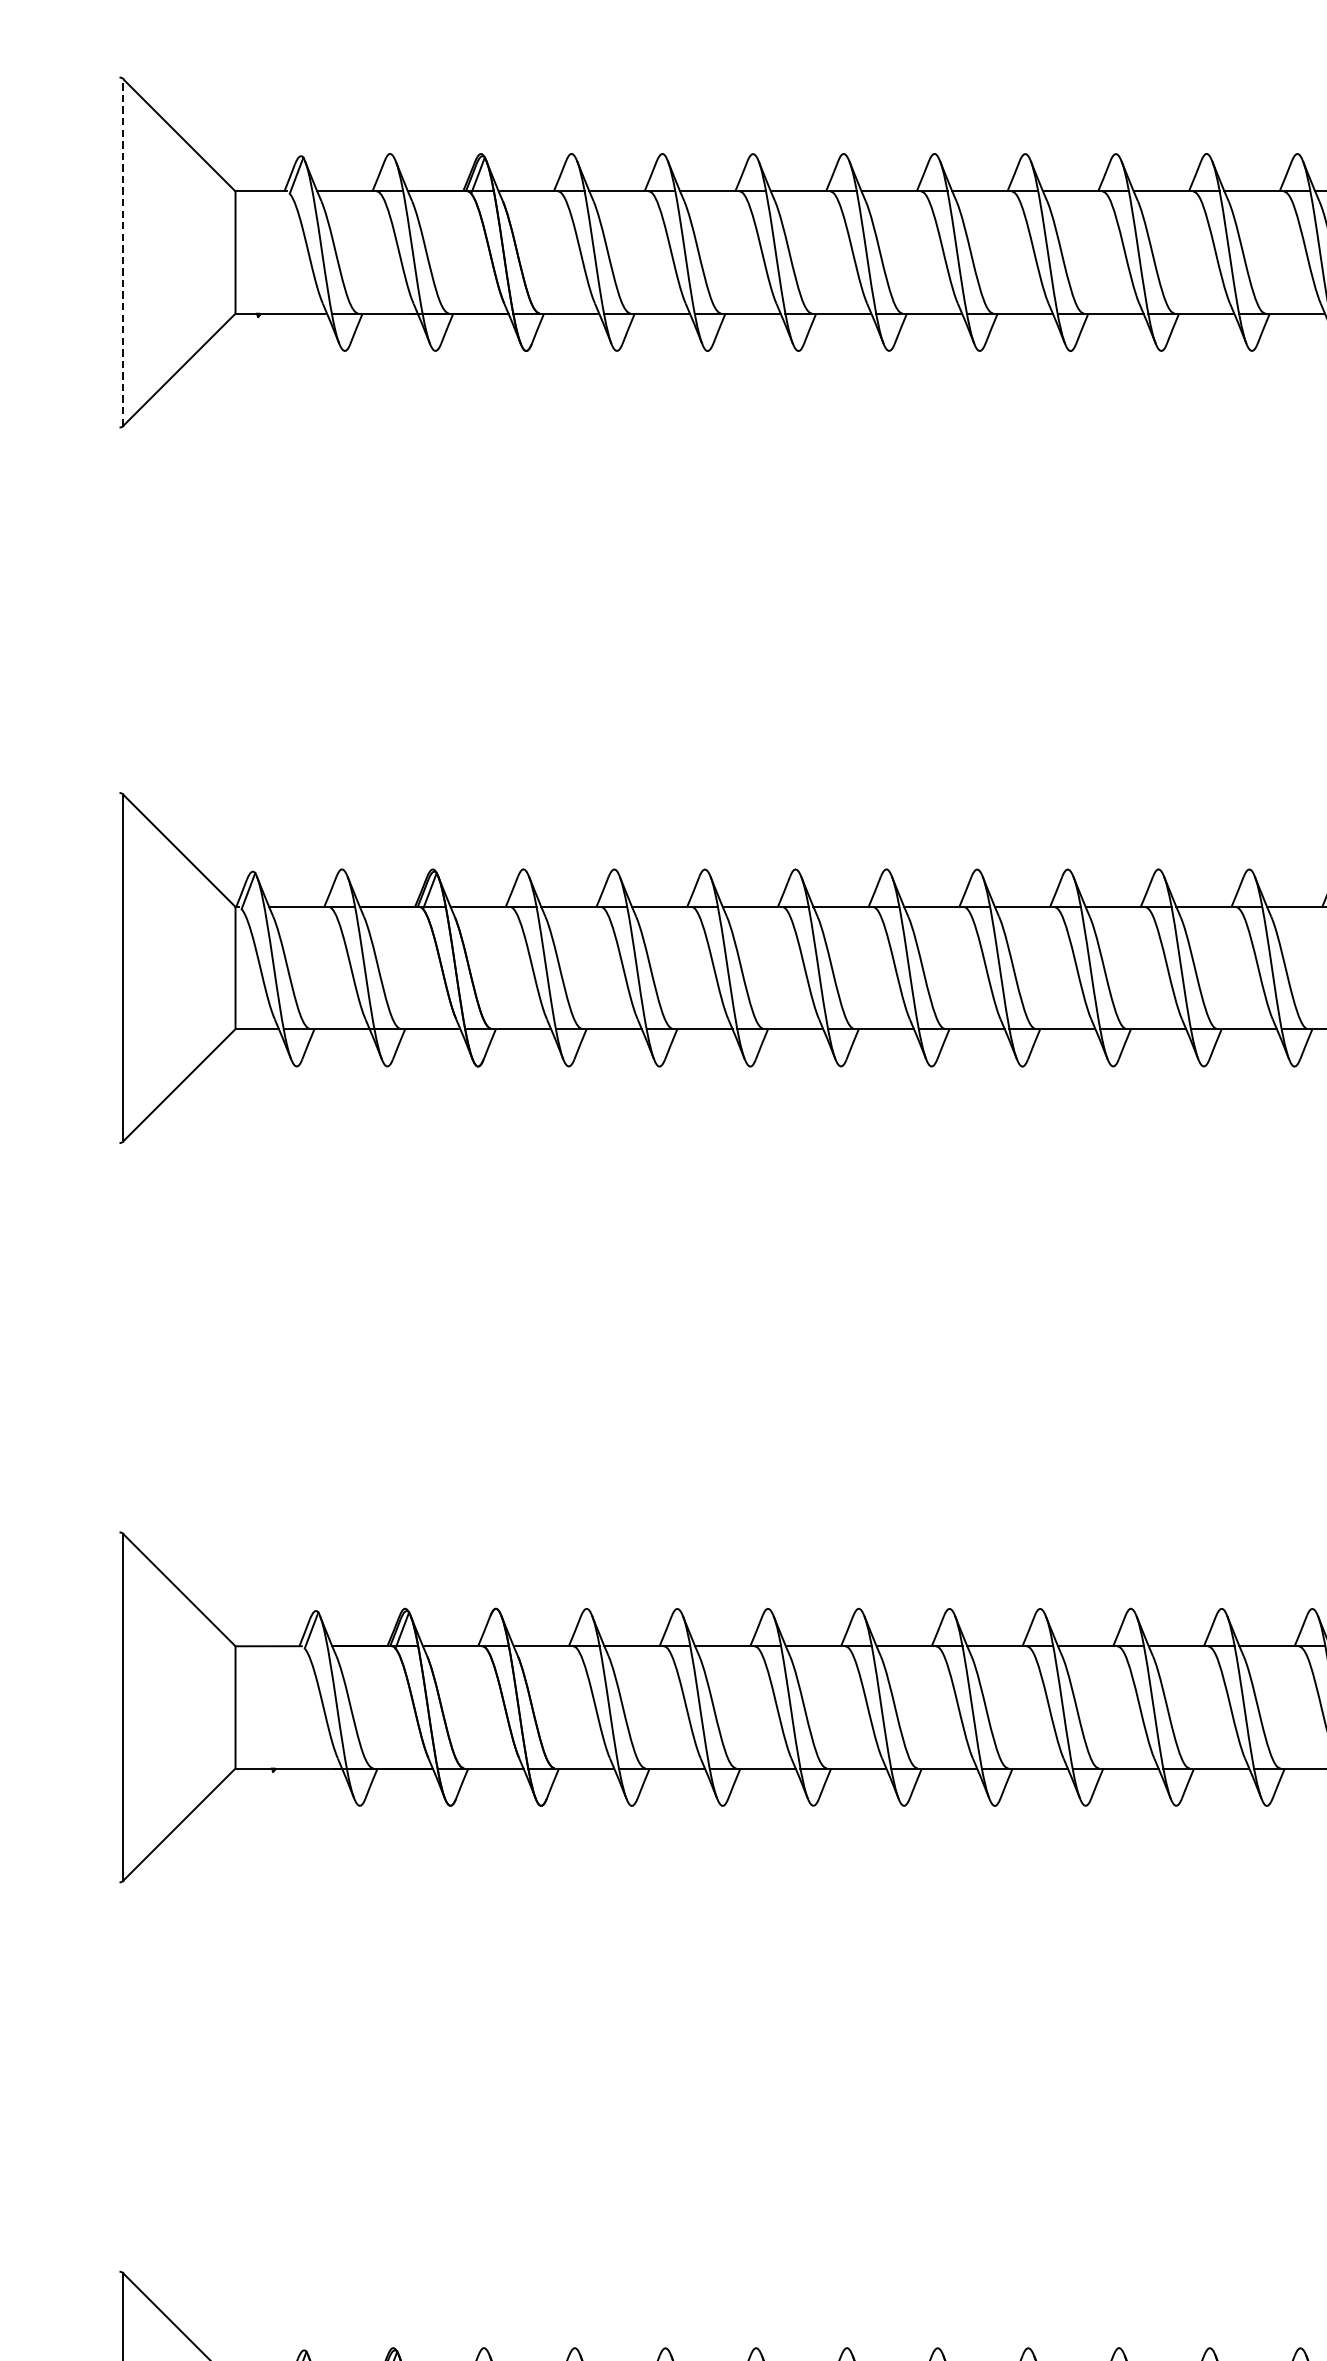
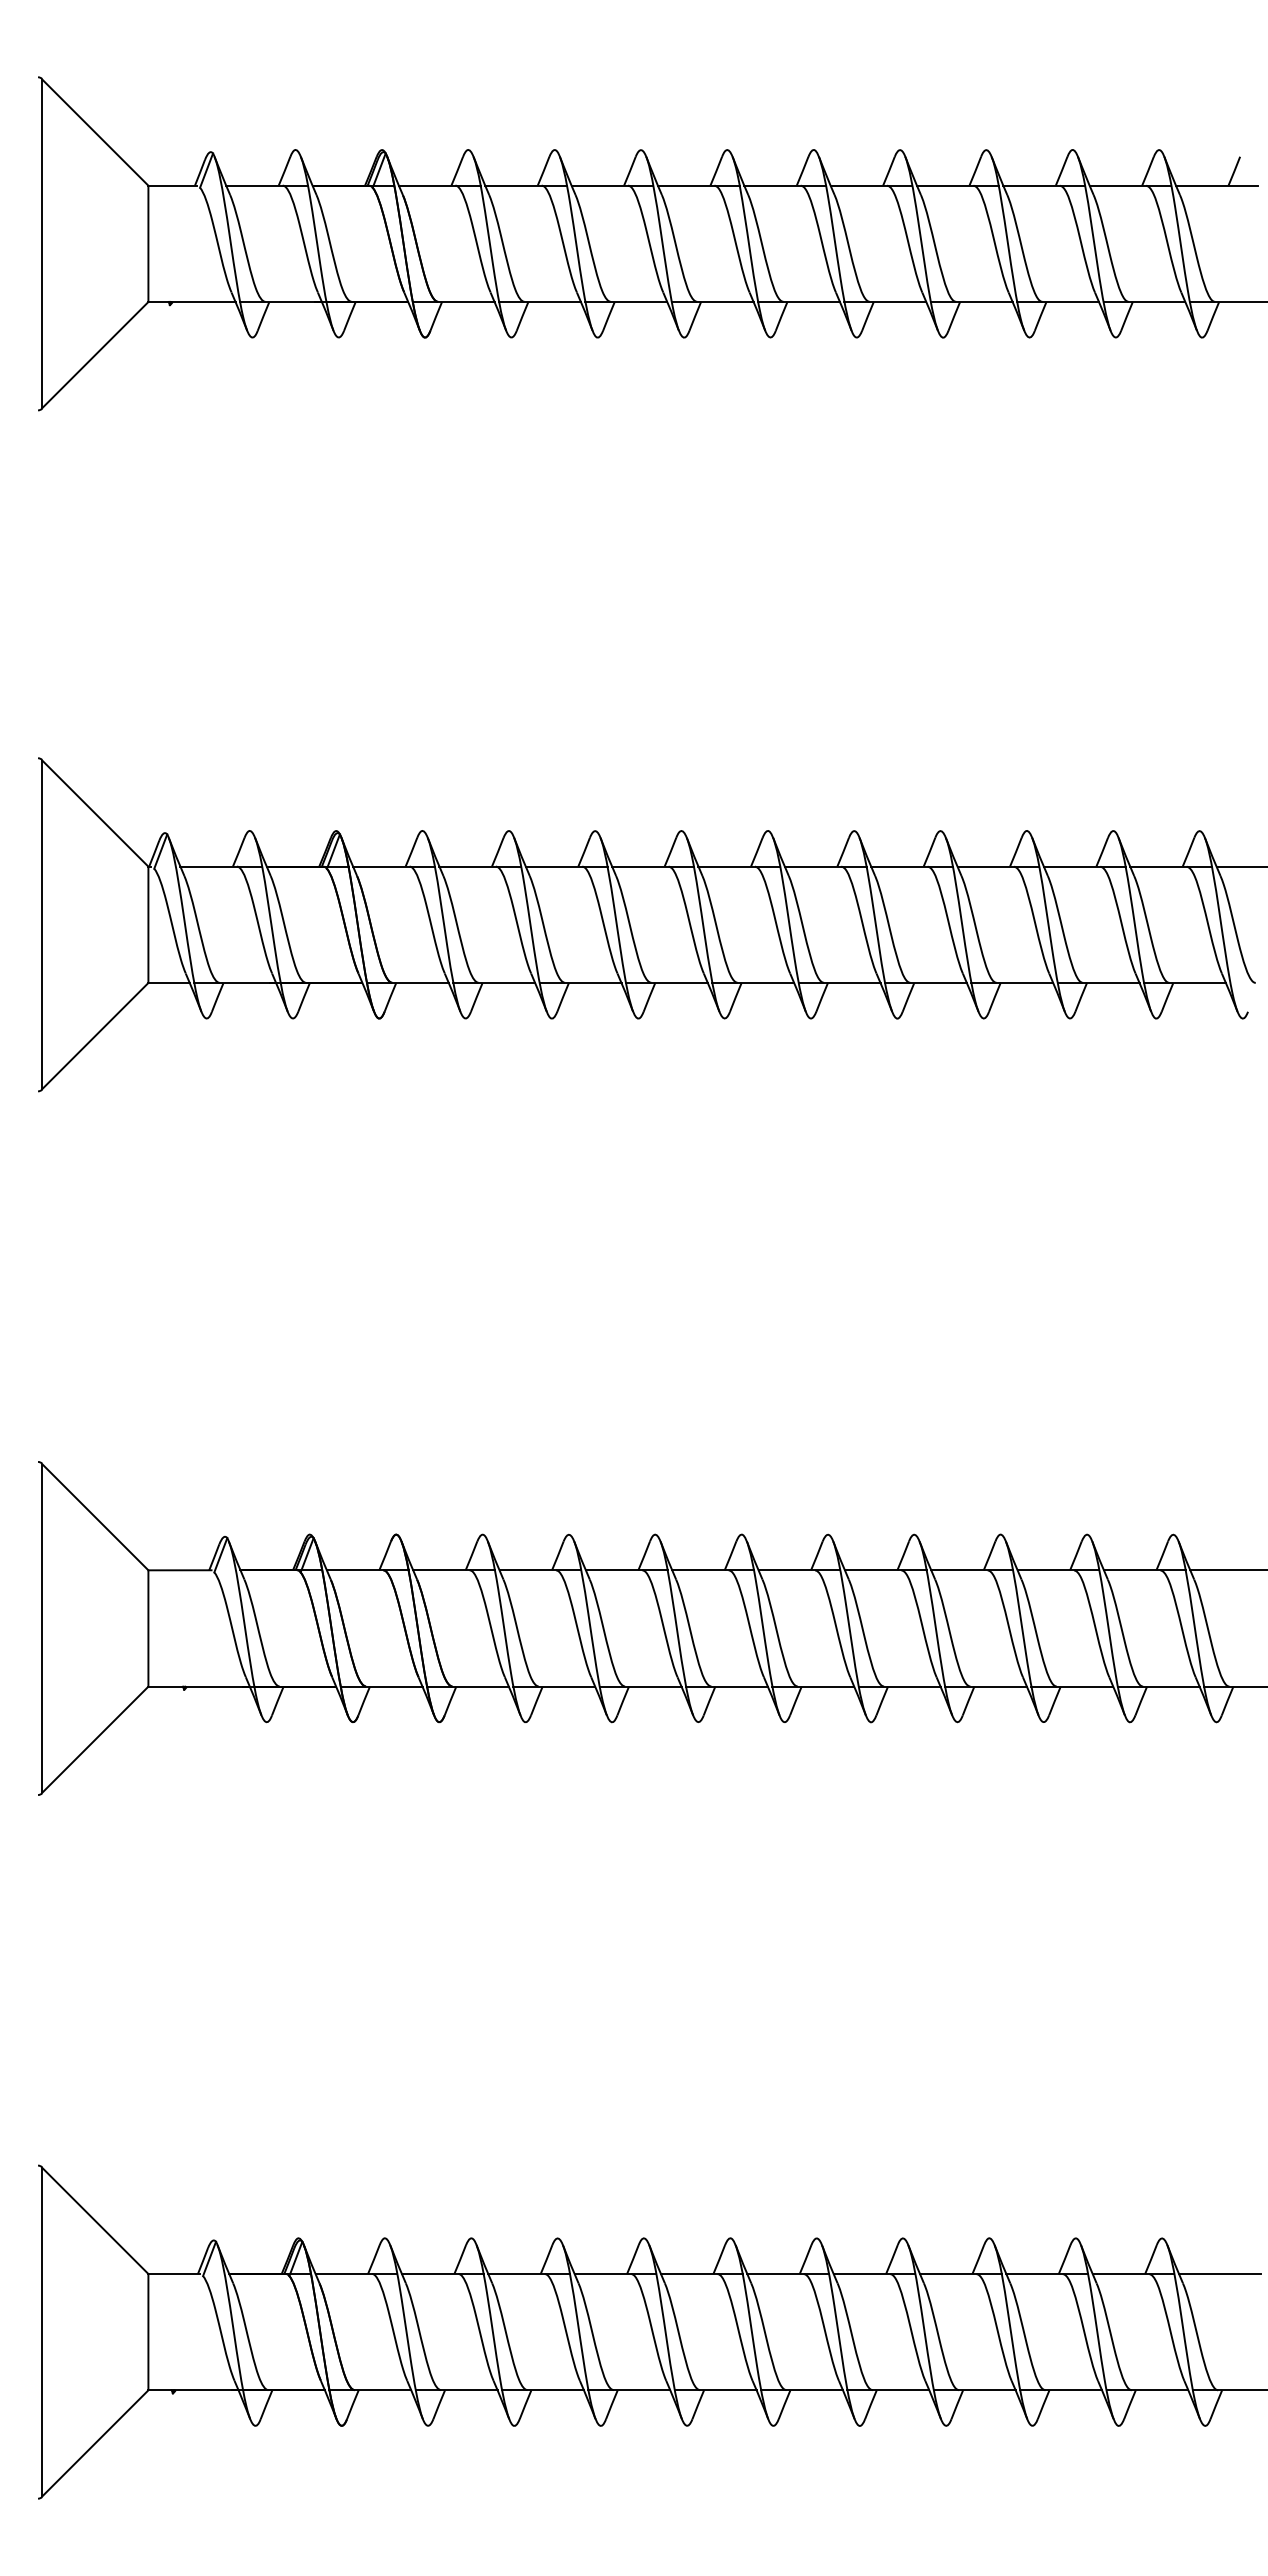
line: (123, 252) -> (41, 243), dashed -> solid

